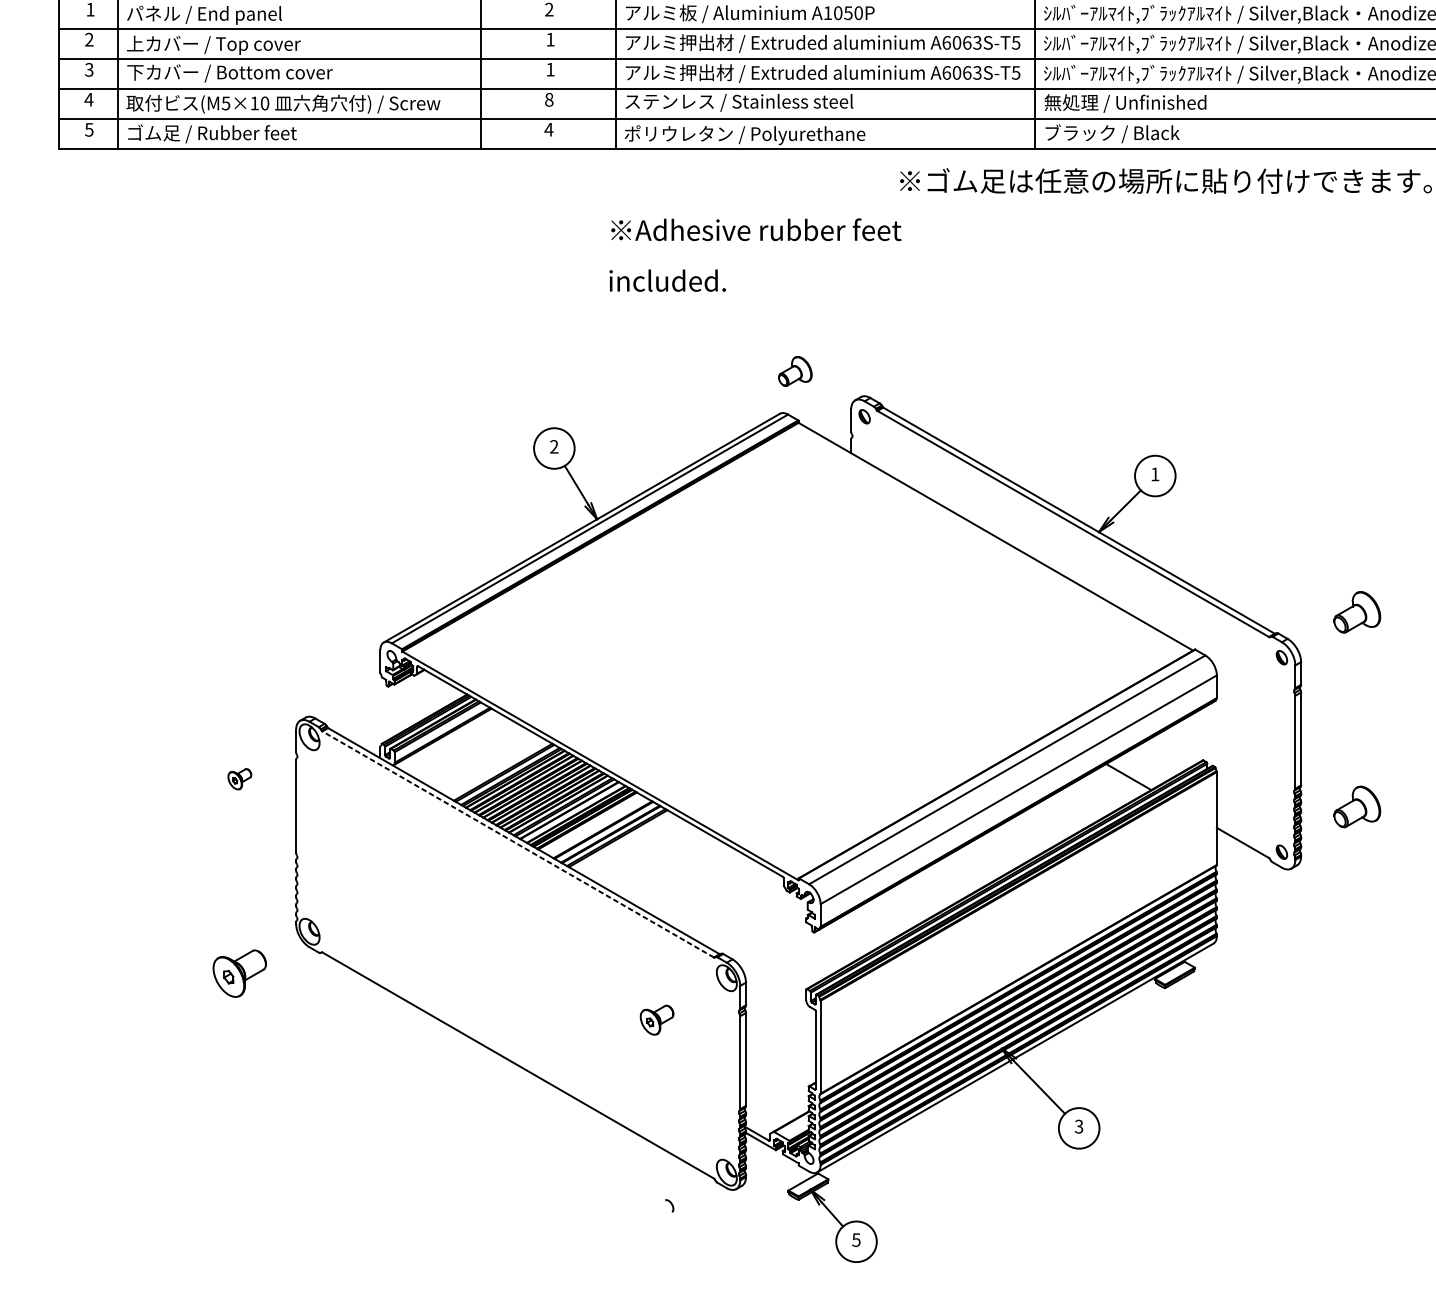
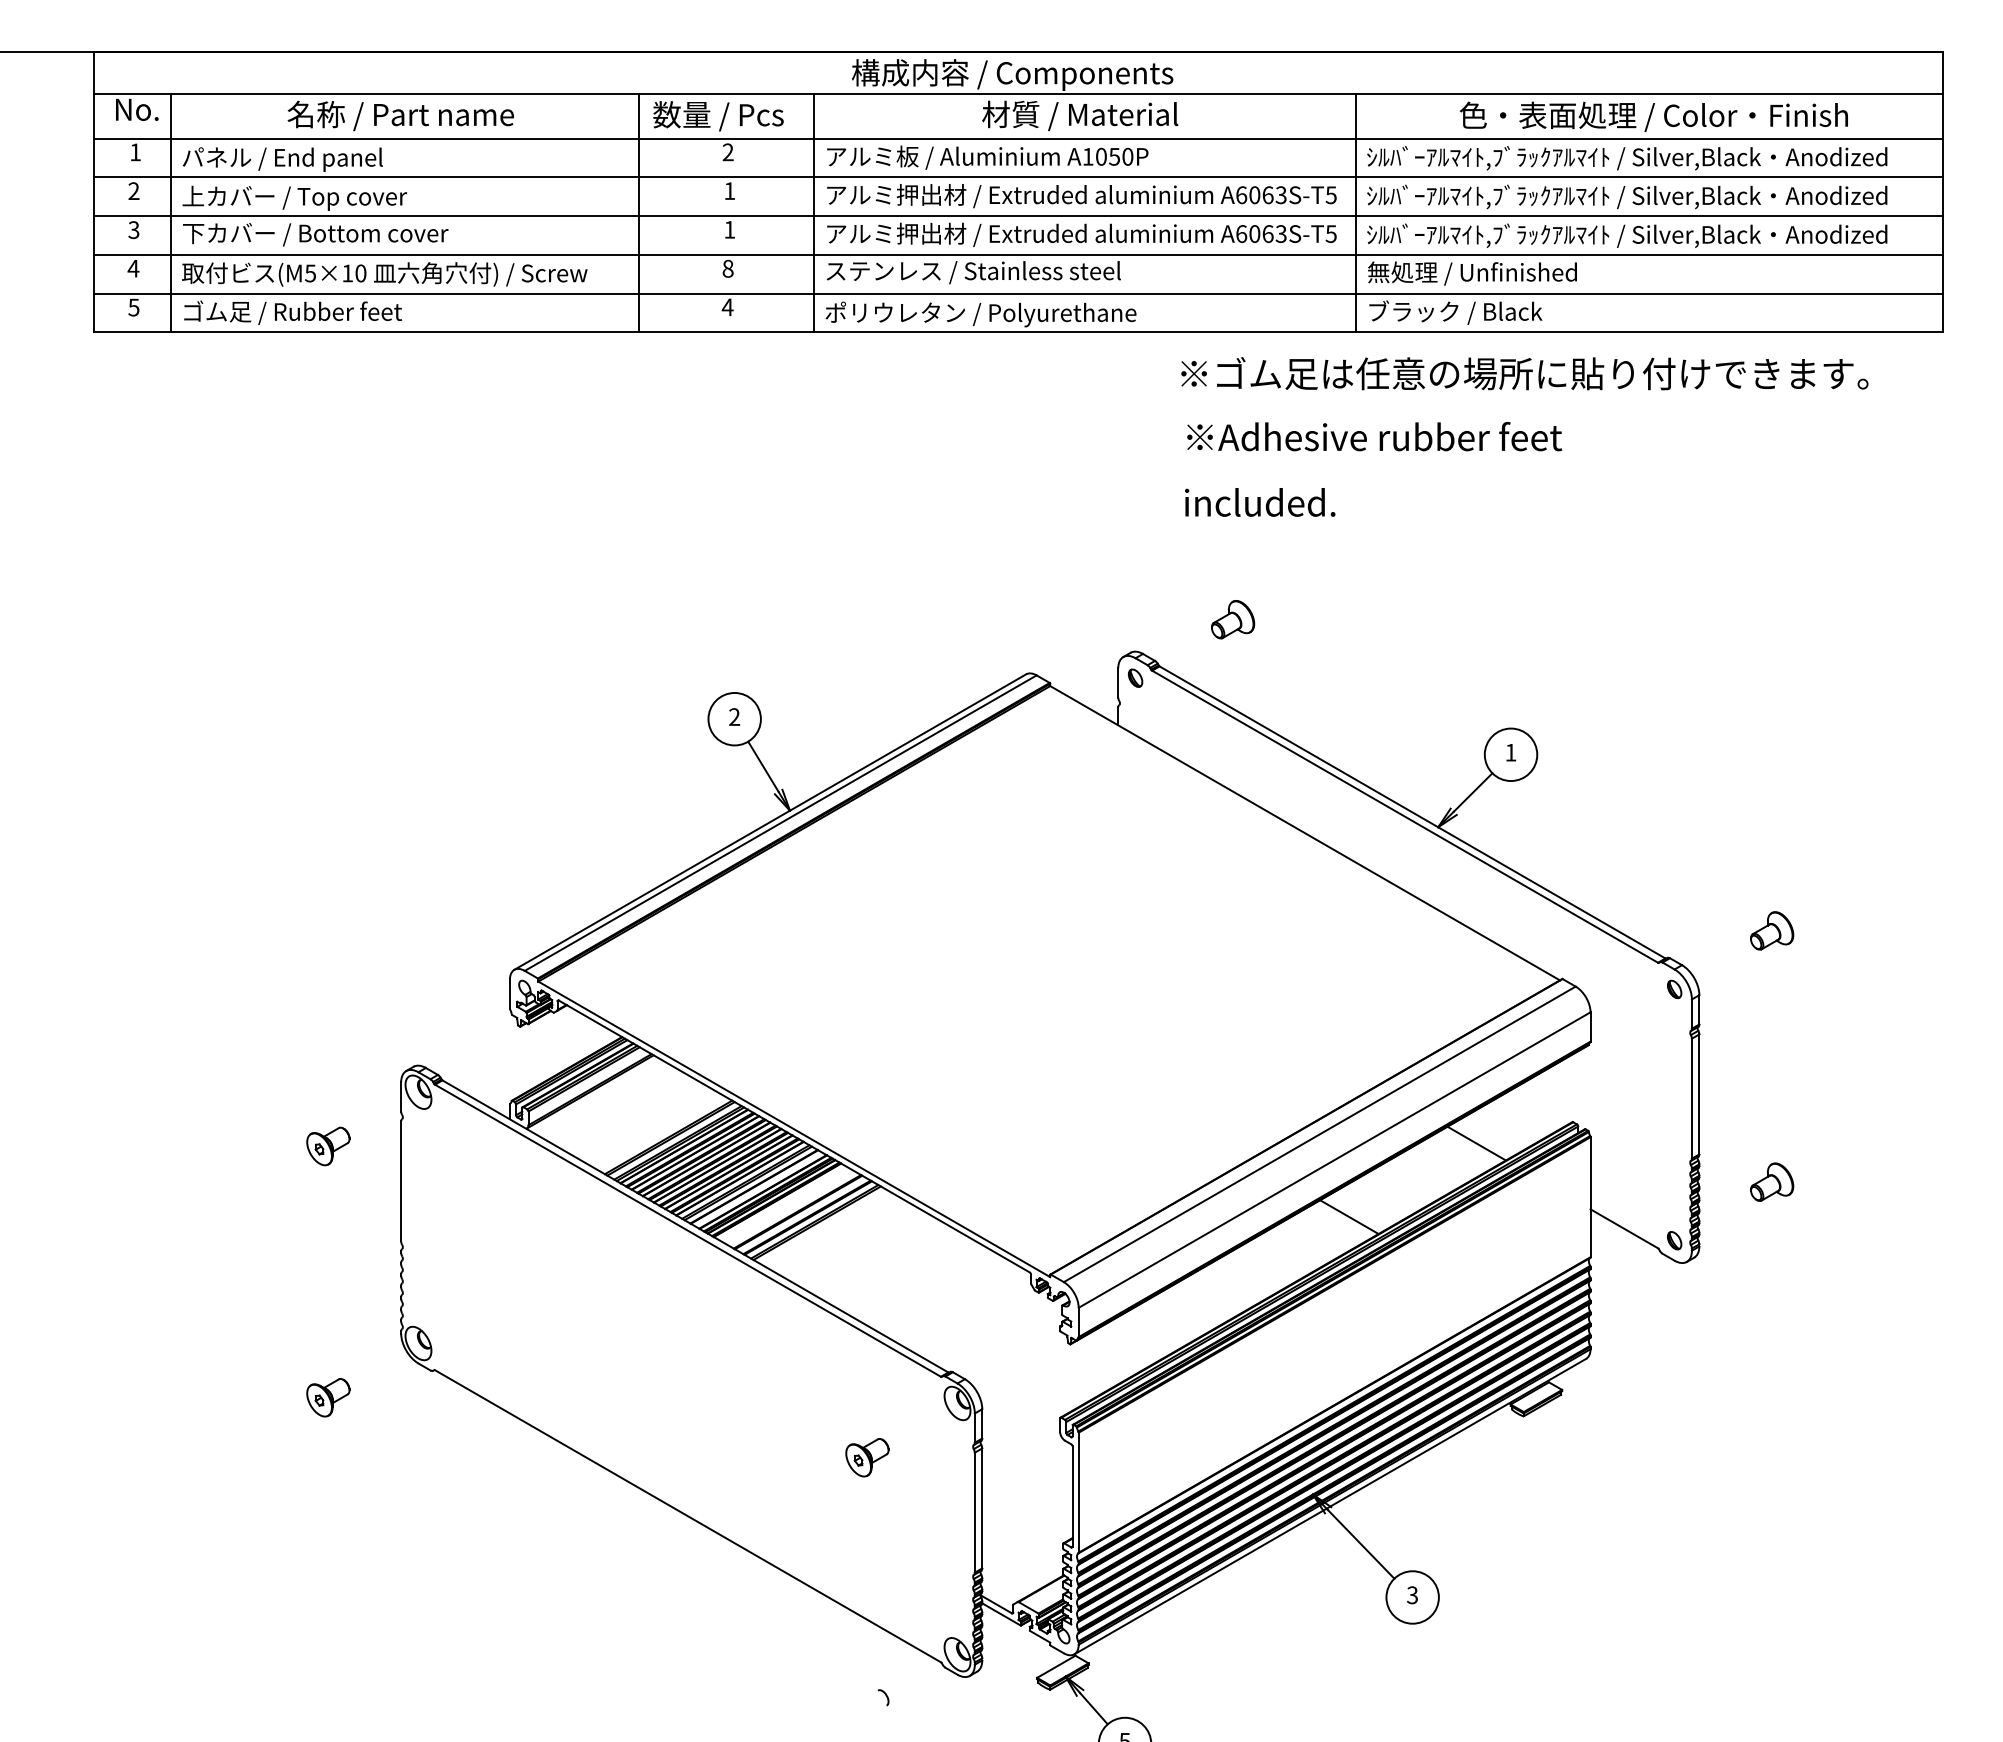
text: (755, 255) -> (1373, 469), moved
part: (795, 371) -> (1233, 619), moved
part: (1357, 612) -> (1772, 930), size x0.71
part: (239, 779) -> (328, 1146), size x1.43
part: (1357, 806) -> (1772, 1181), size x0.71
line: (1030, 834) -> (1349, 1217), added
line: (517, 844) -> (687, 1230), dashed -> solid
part: (239, 973) -> (328, 1397), size x0.62

